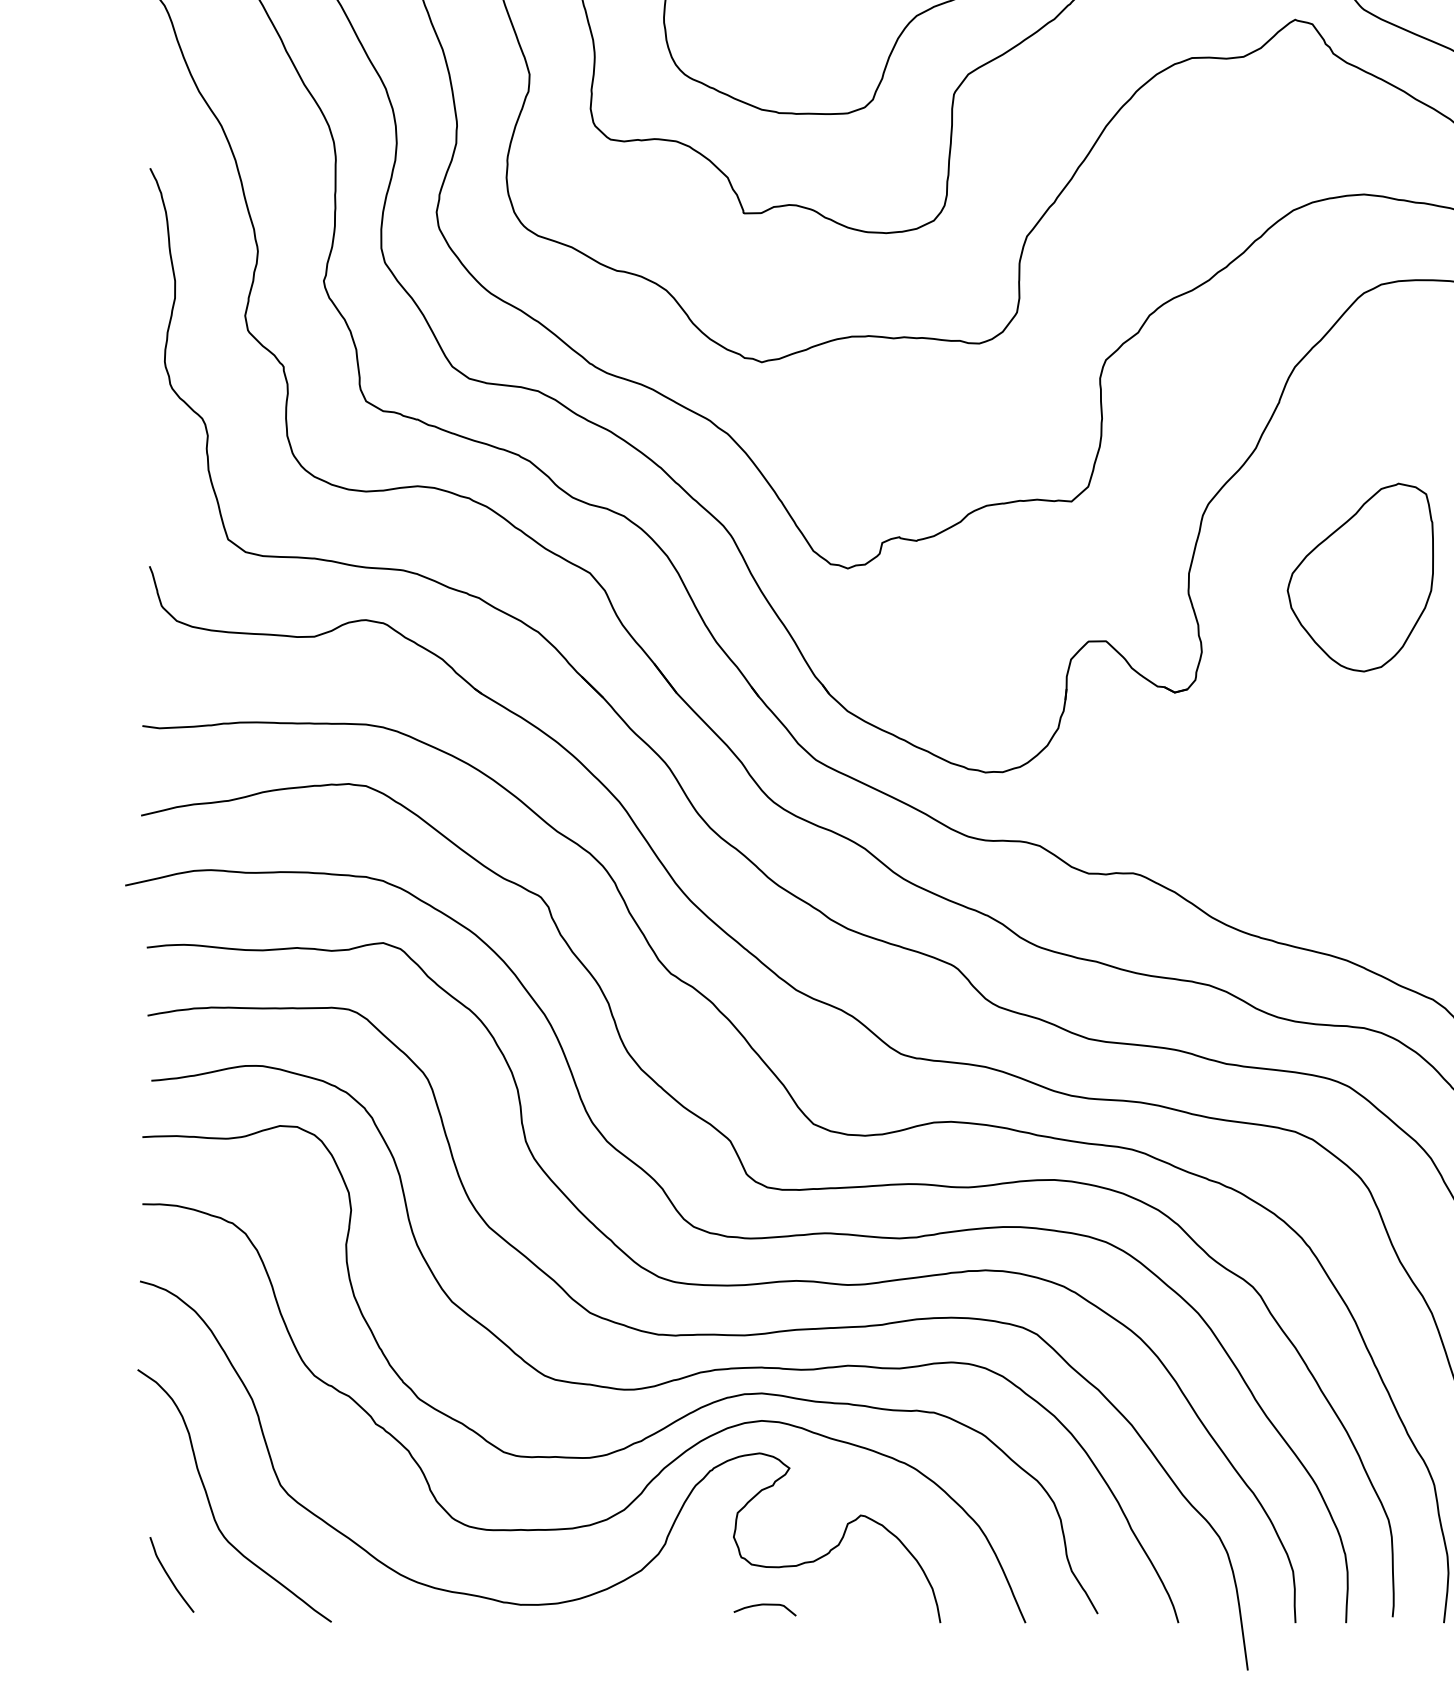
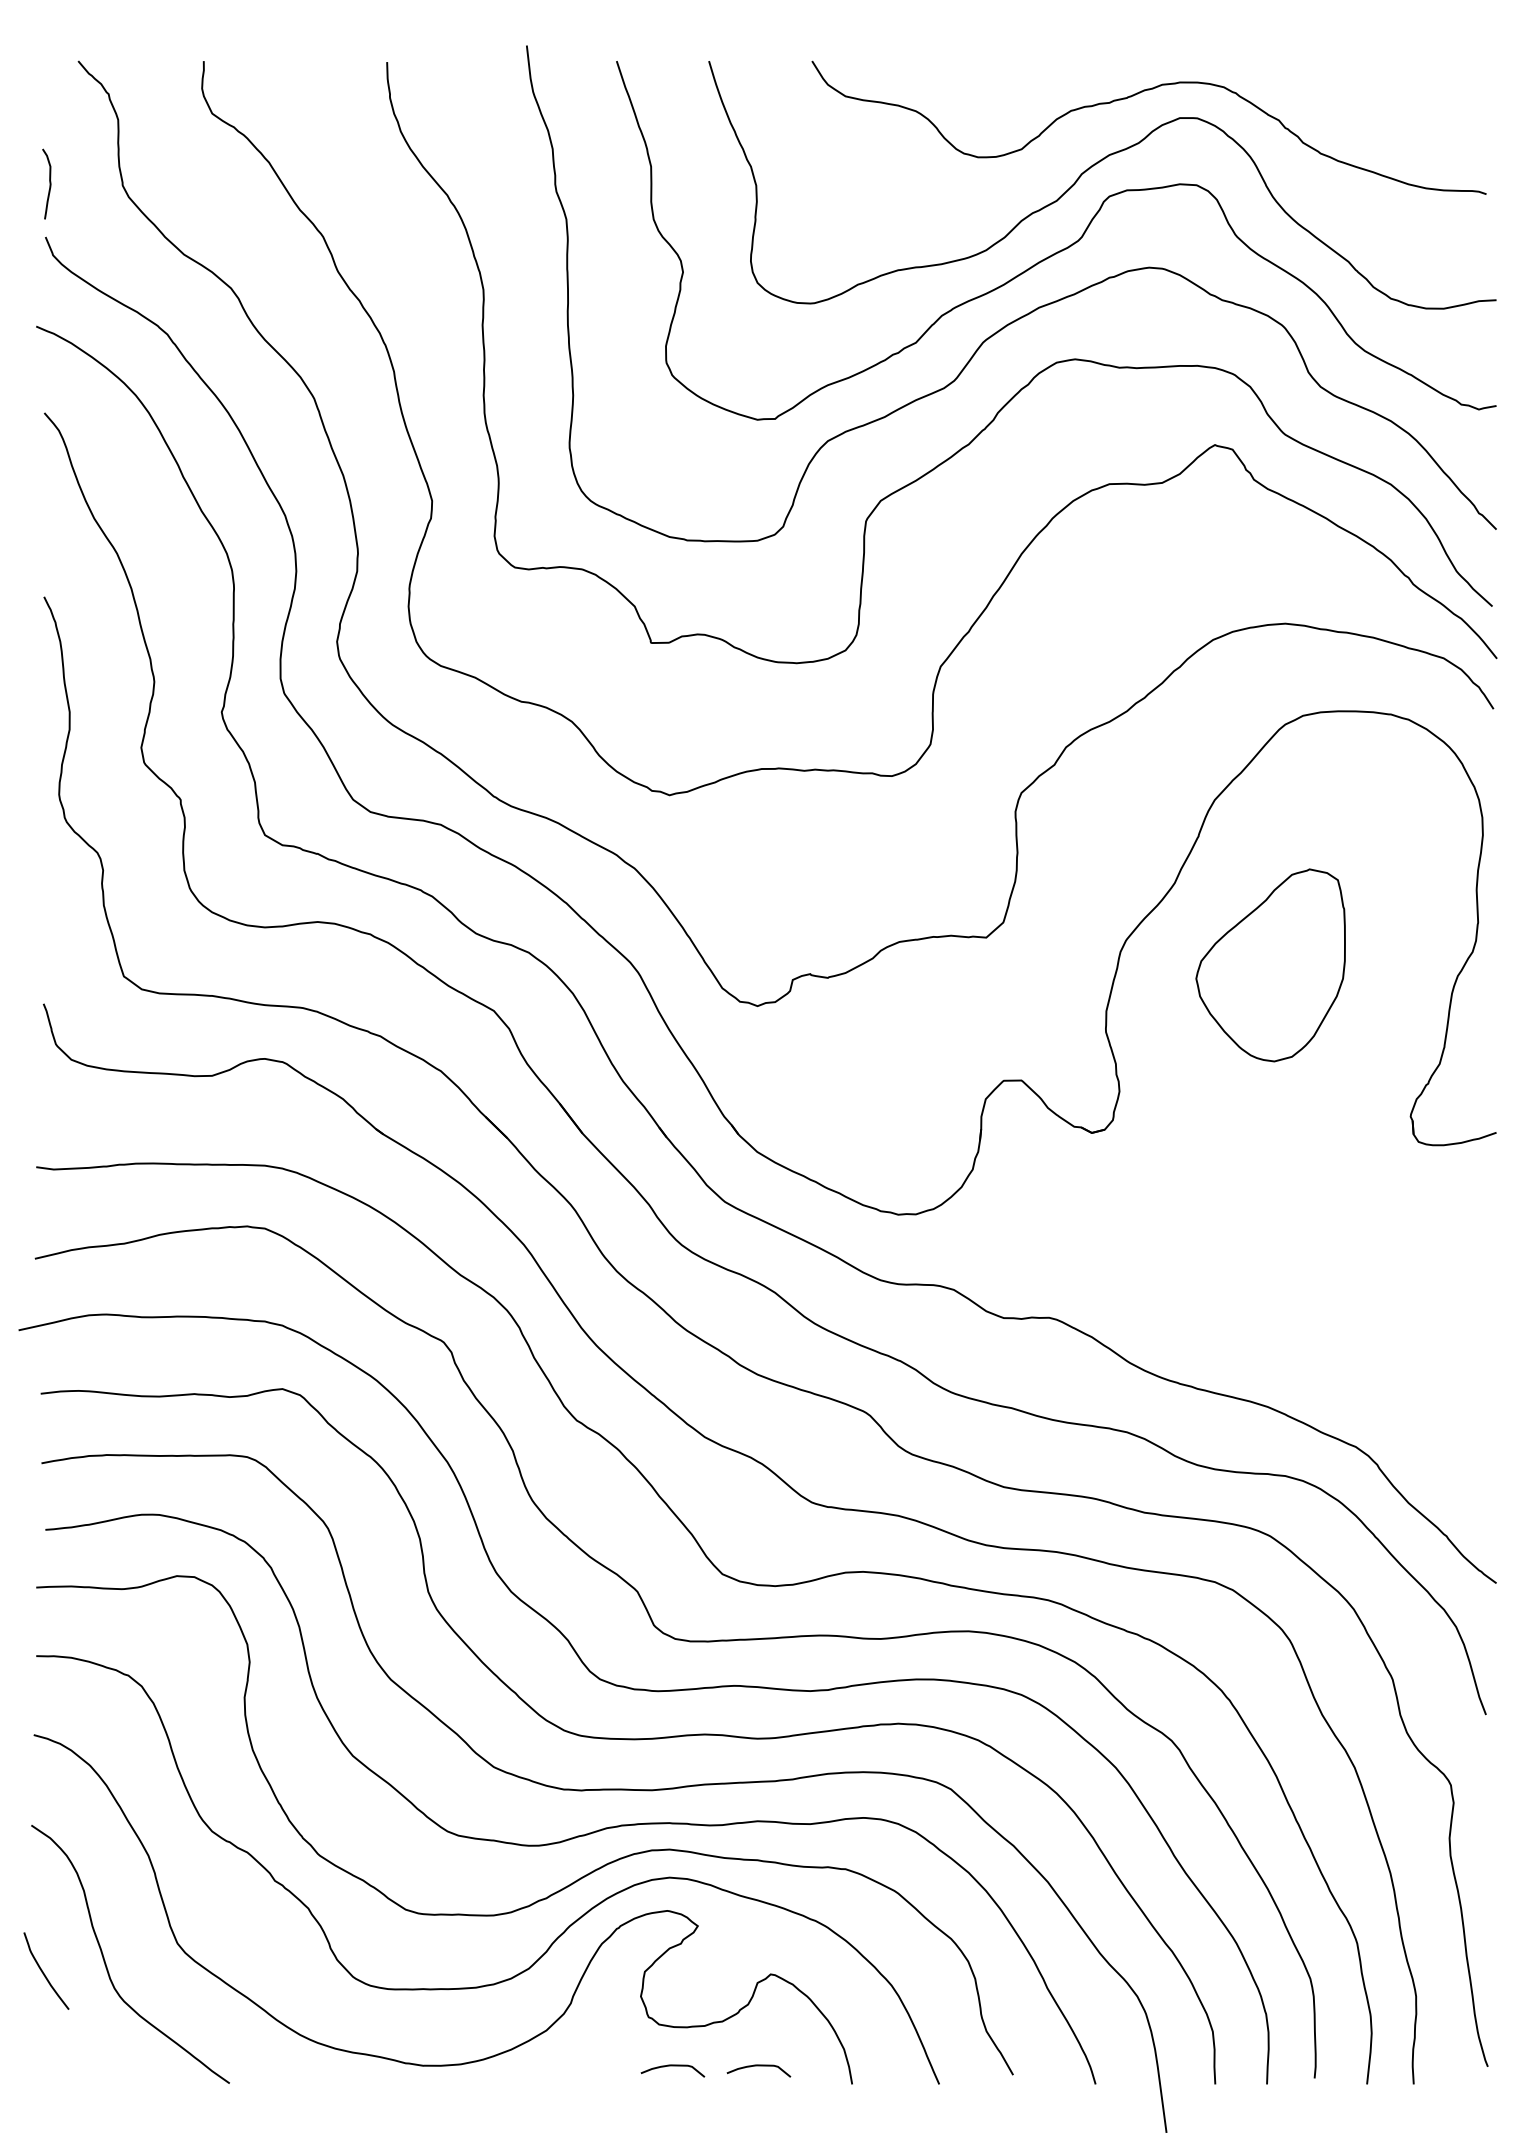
part: (1360, 577) -> (1270, 965), moved
curve: (169, 1575) -> (43, 1971), moved
curve: (848, 1605) -> (758, 2066), added

